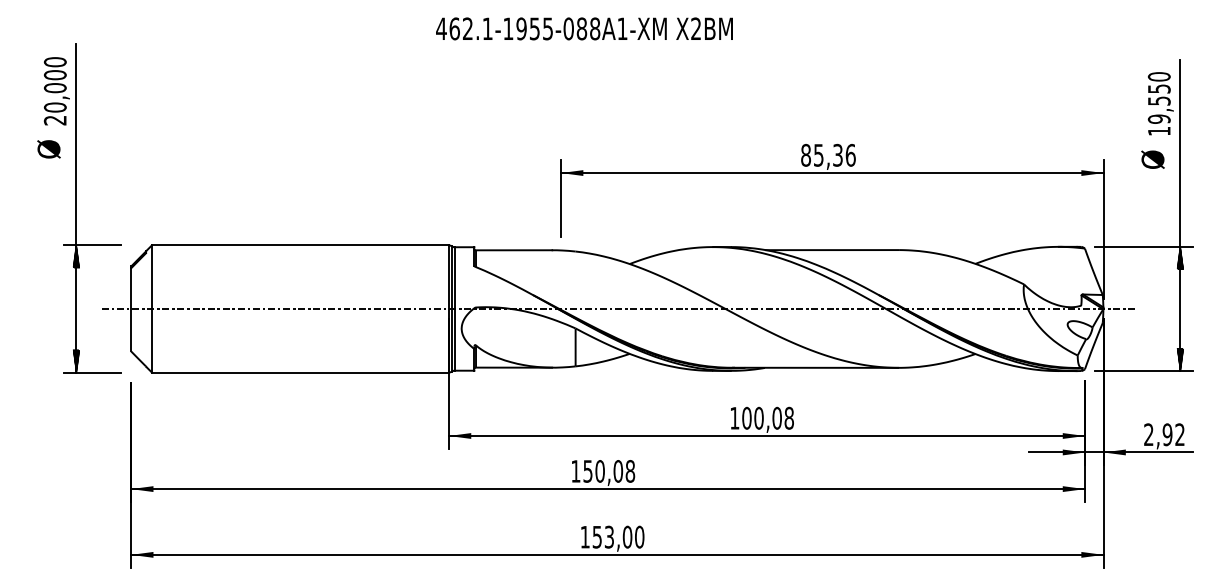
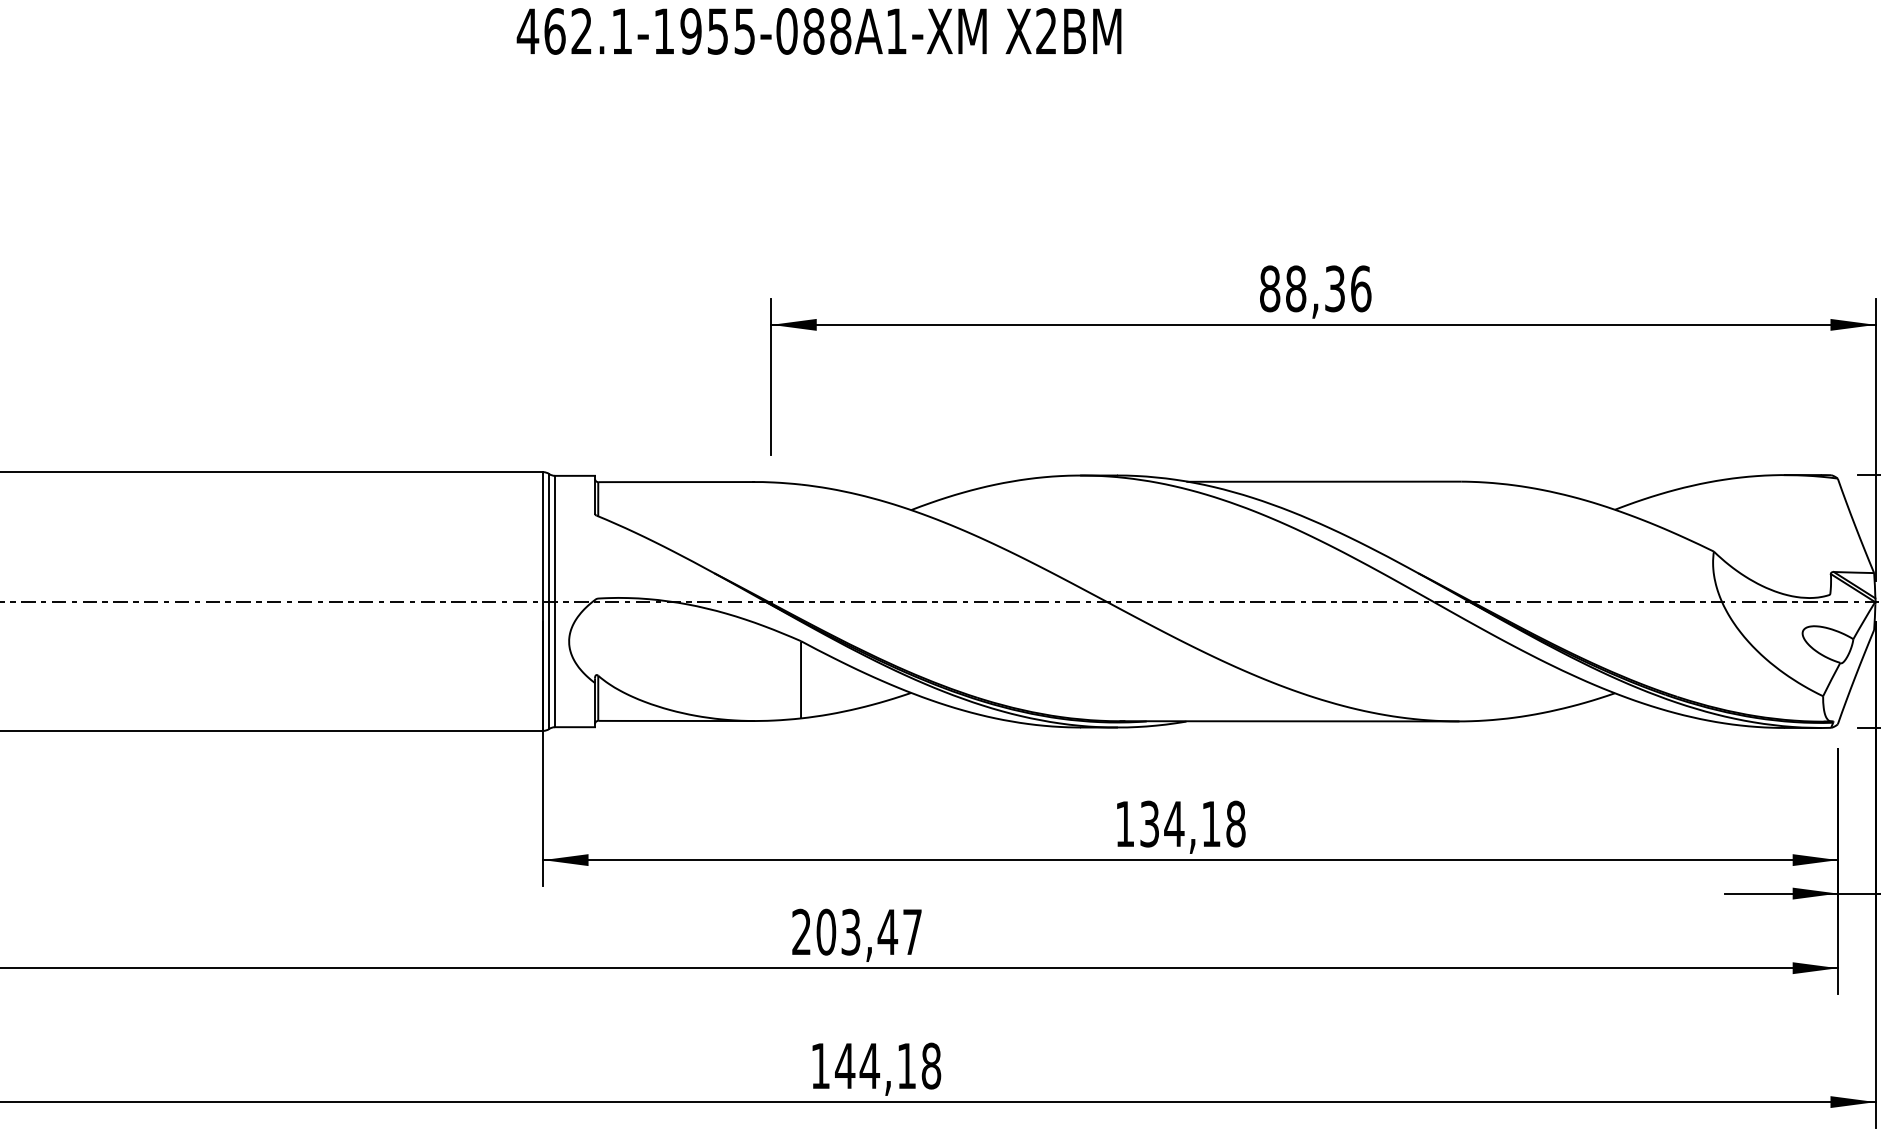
text: (818, 154) -> (1295, 287), 85,36 -> 88,36
text: (761, 417) -> (1179, 822), 100,08 -> 134,18
text: (603, 471) -> (857, 932), 150,08 -> 203,47
text: (618, 536) -> (888, 1064), 153,00 -> 144,18

